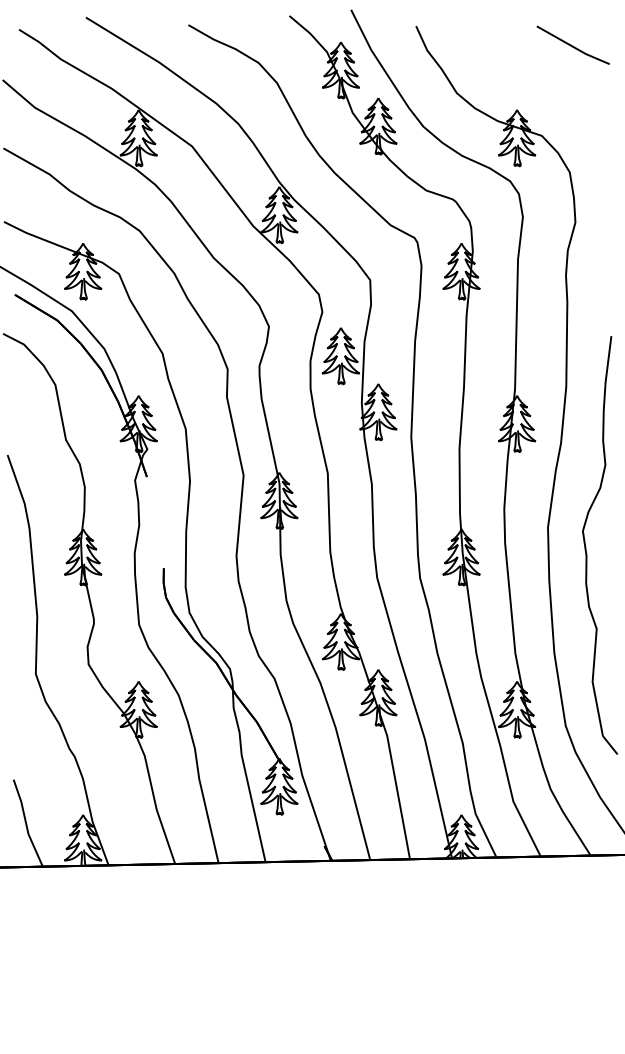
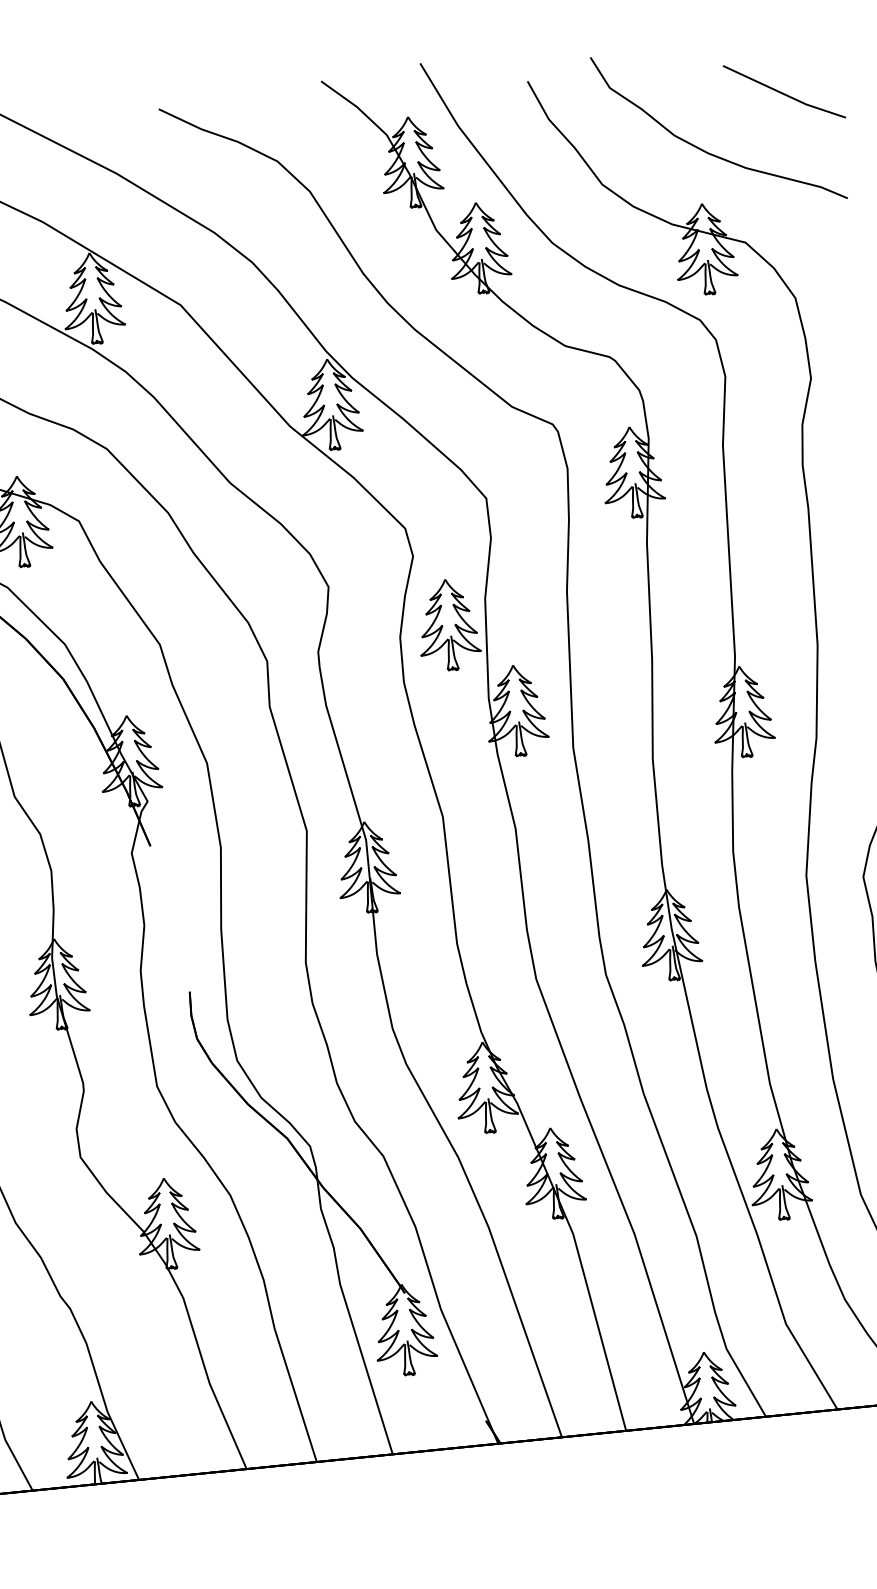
curve: (521, 76) -> (704, 149), added

